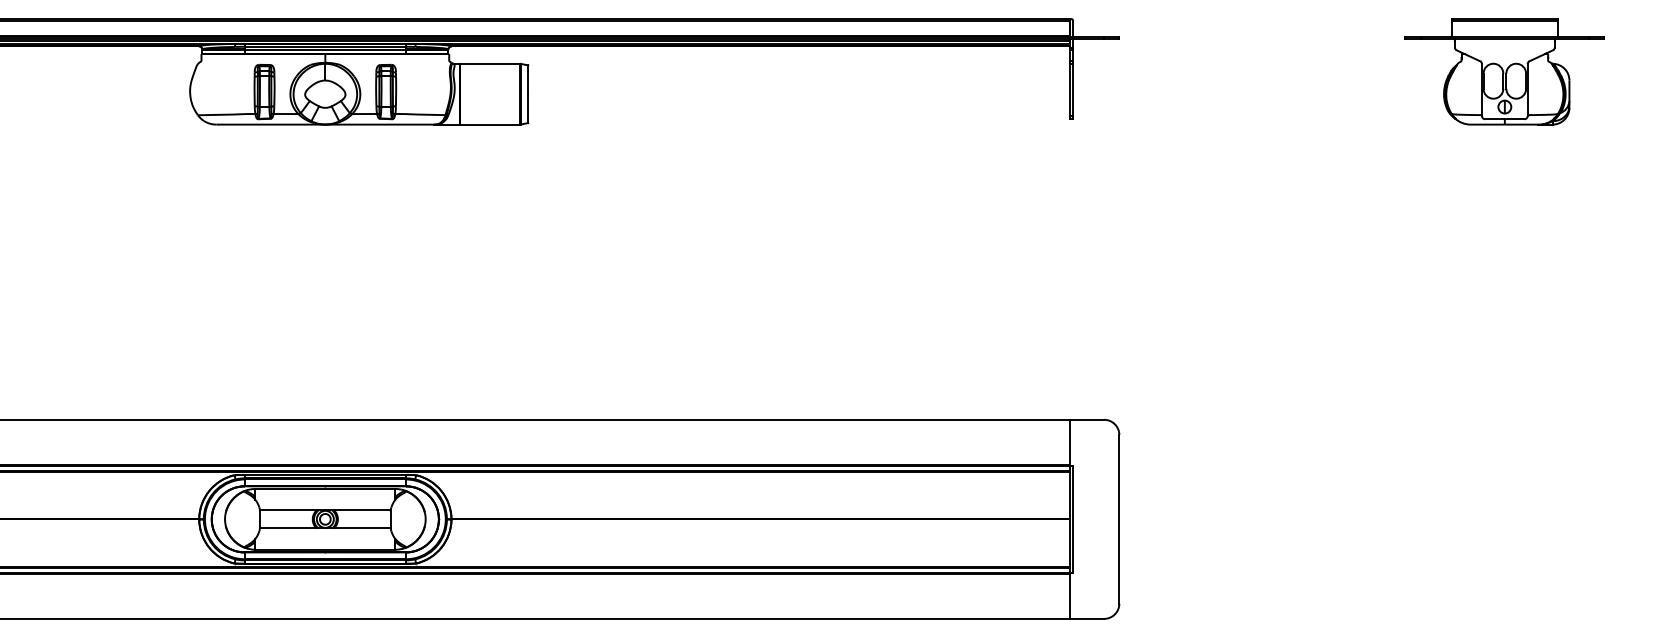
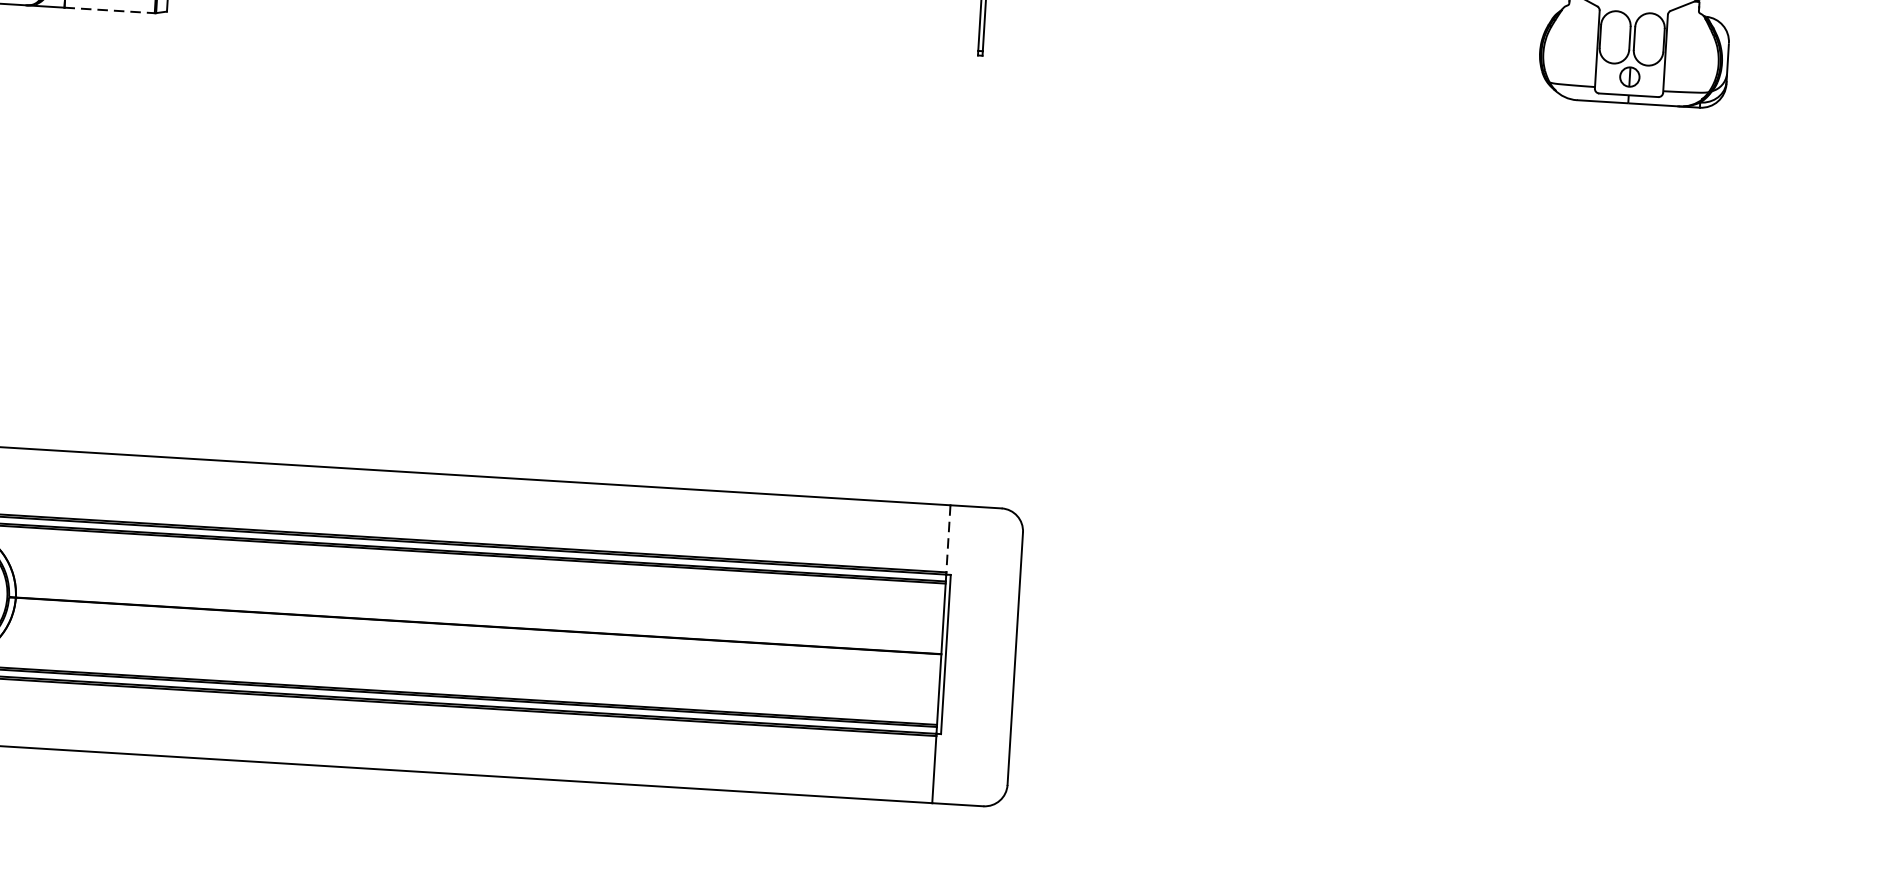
line: (490, 124) -> (110, 10), solid -> dashed
line: (1069, 442) -> (947, 539), solid -> dashed

